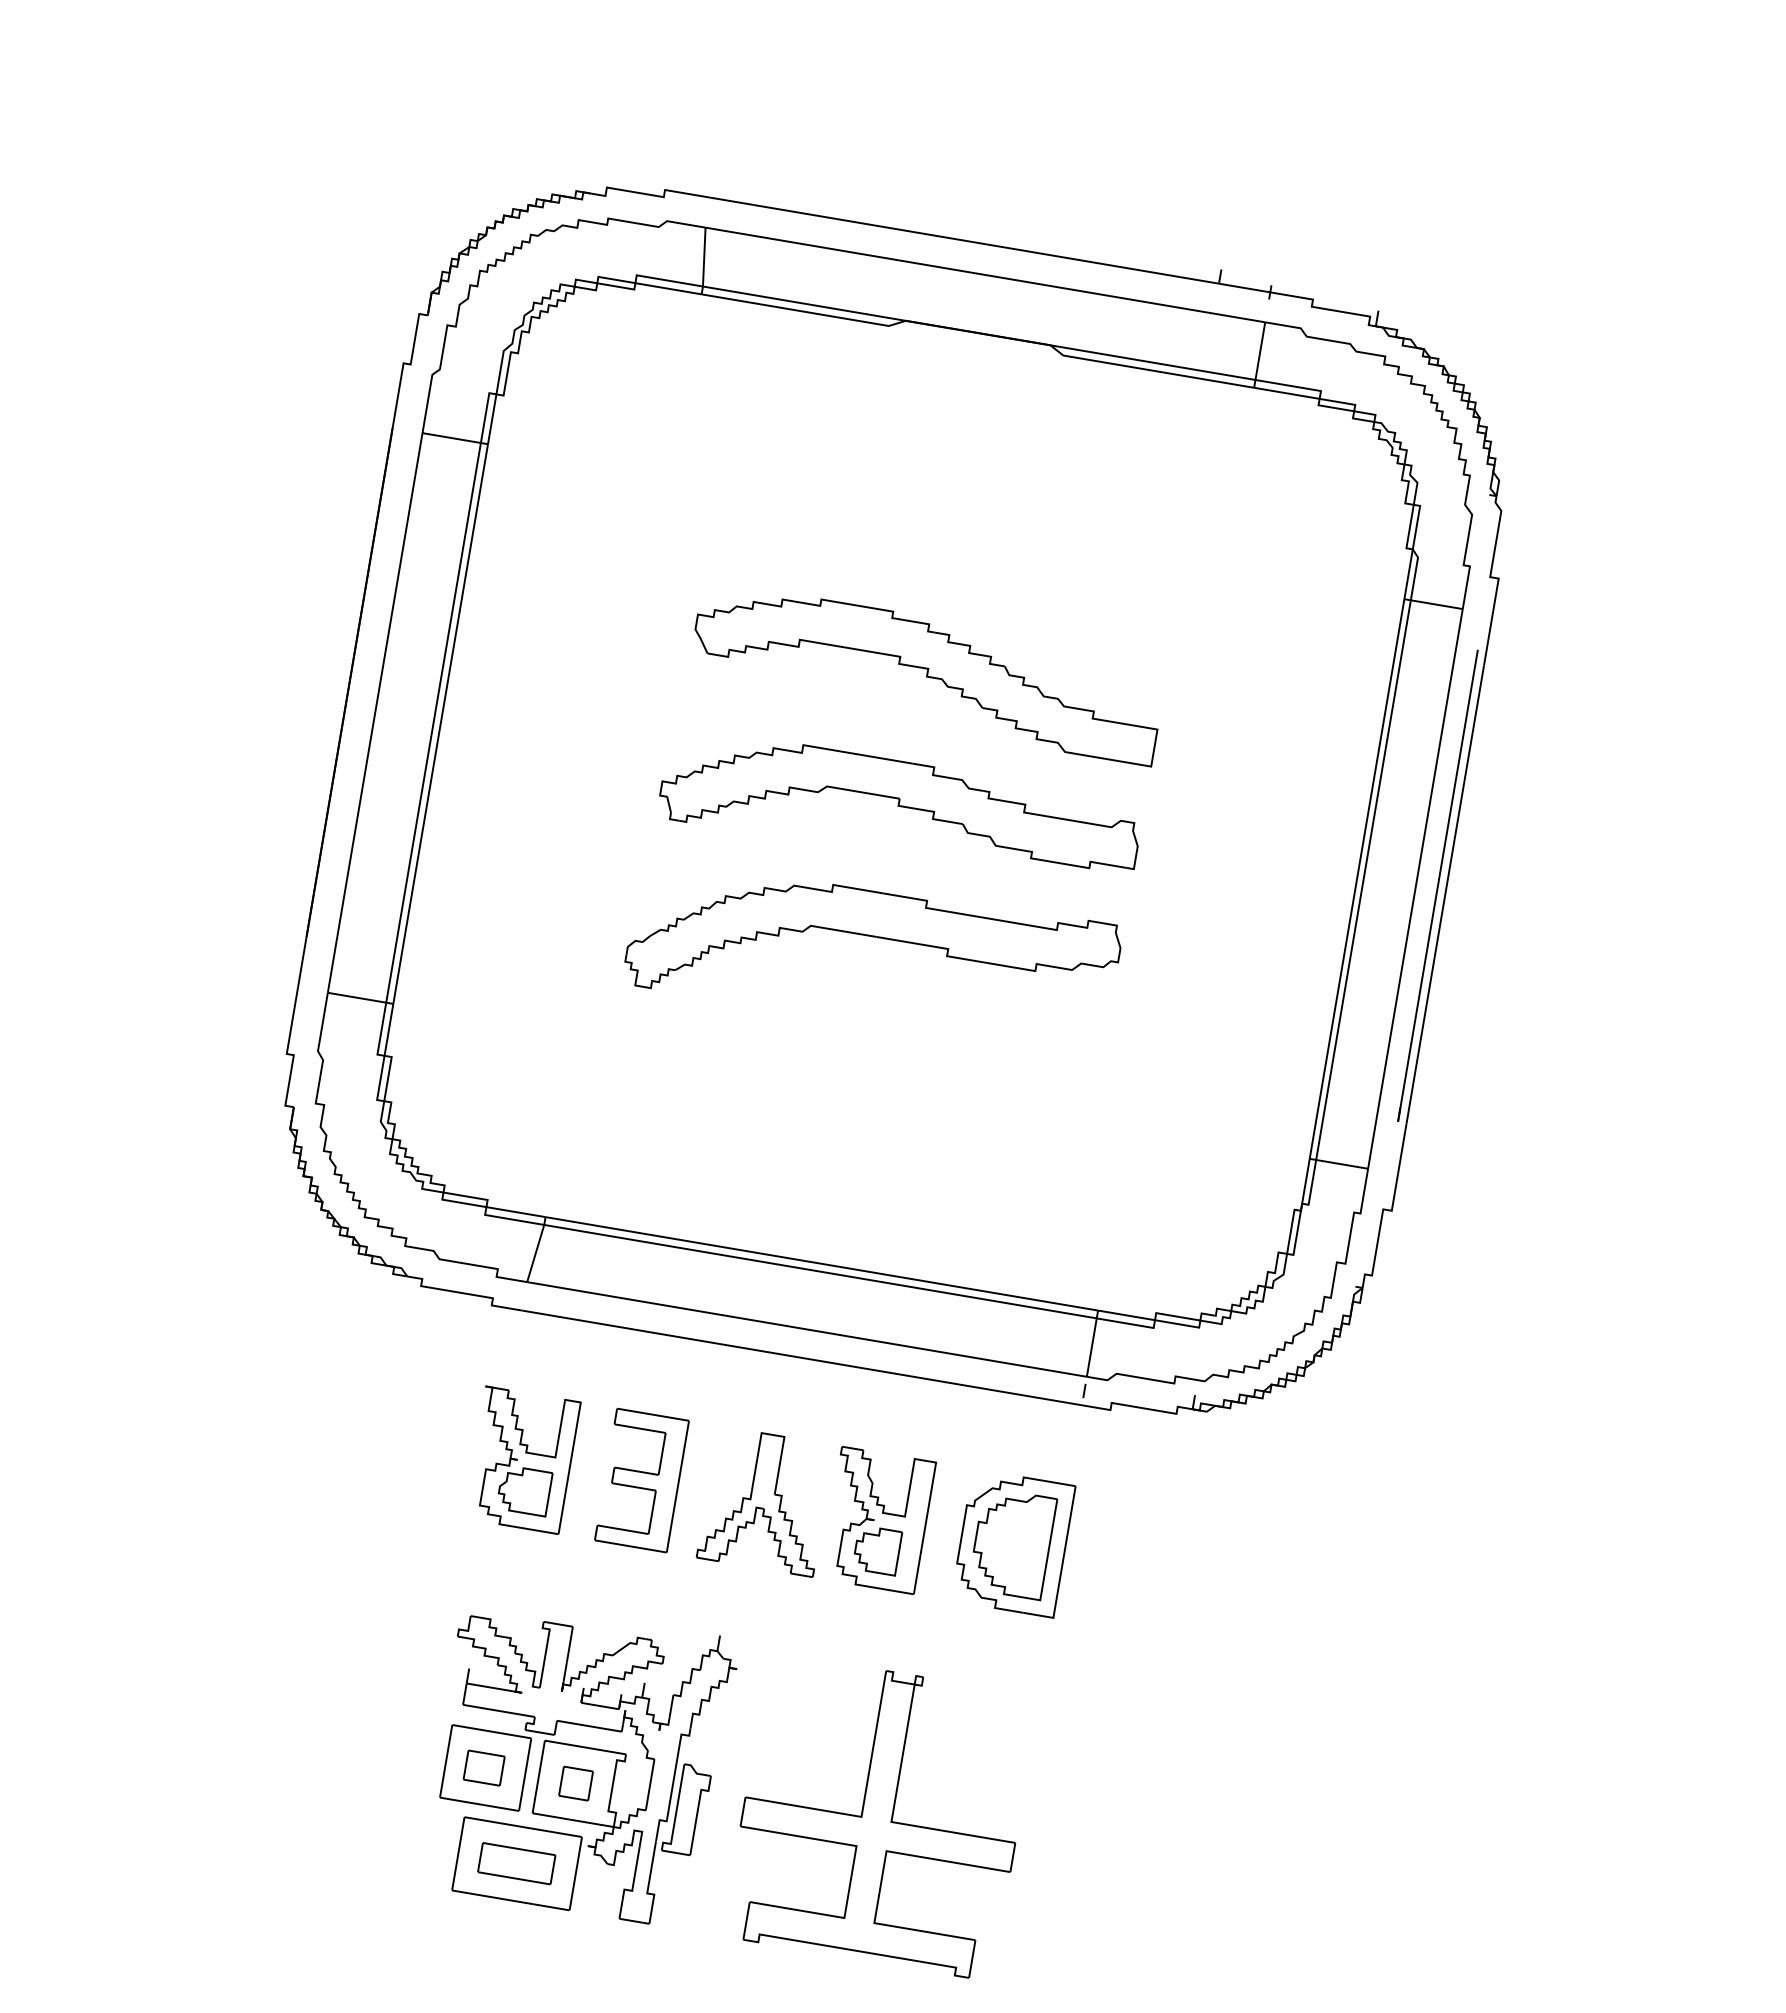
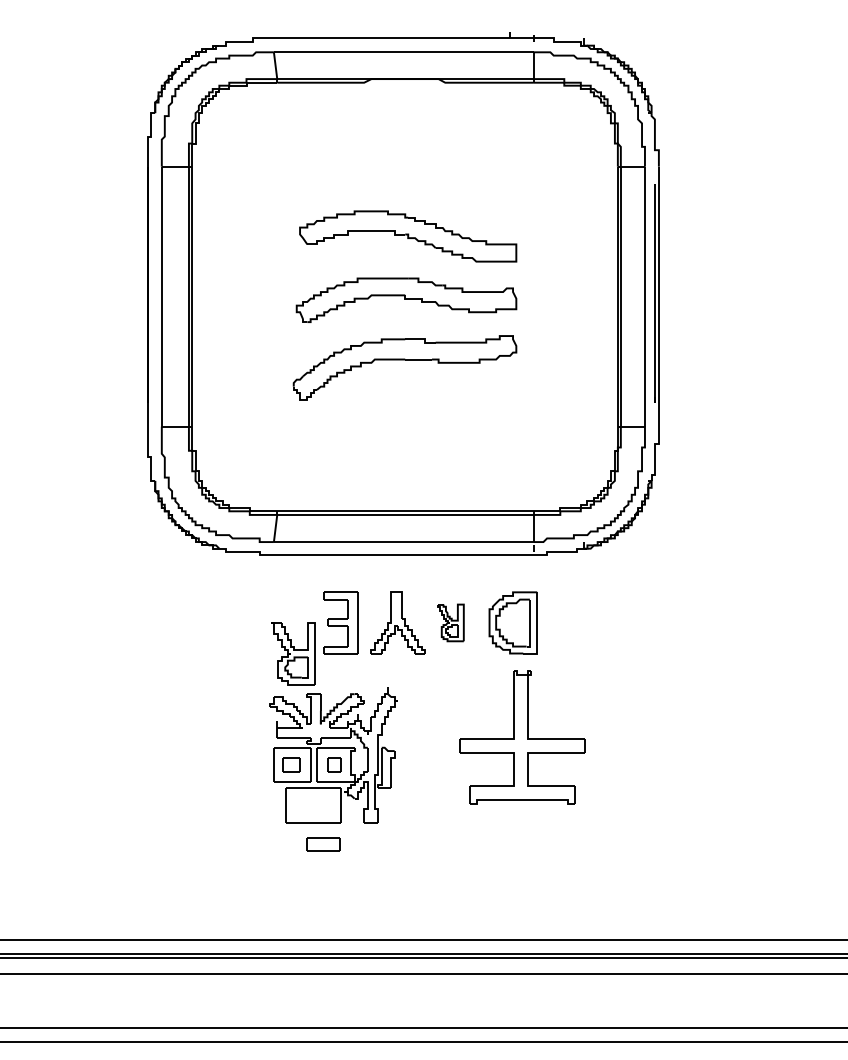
part: (522, 1459) -> (293, 653), moved
part: (878, 1519) -> (450, 622), size x0.6
part: (880, 1816) -> (522, 737), moved
part: (516, 1863) -> (323, 844), moved

